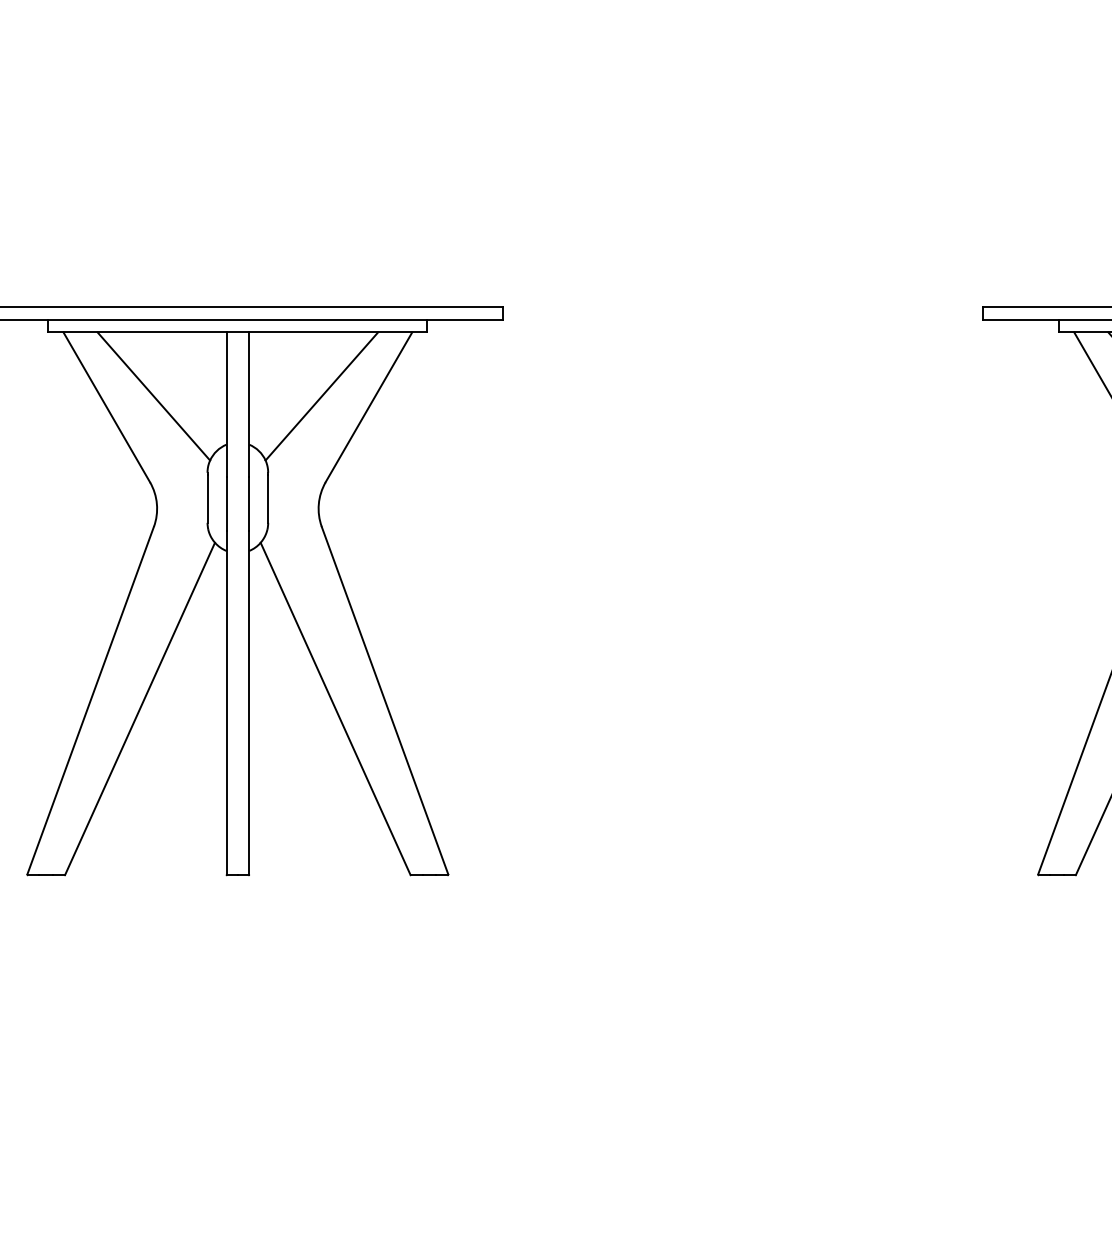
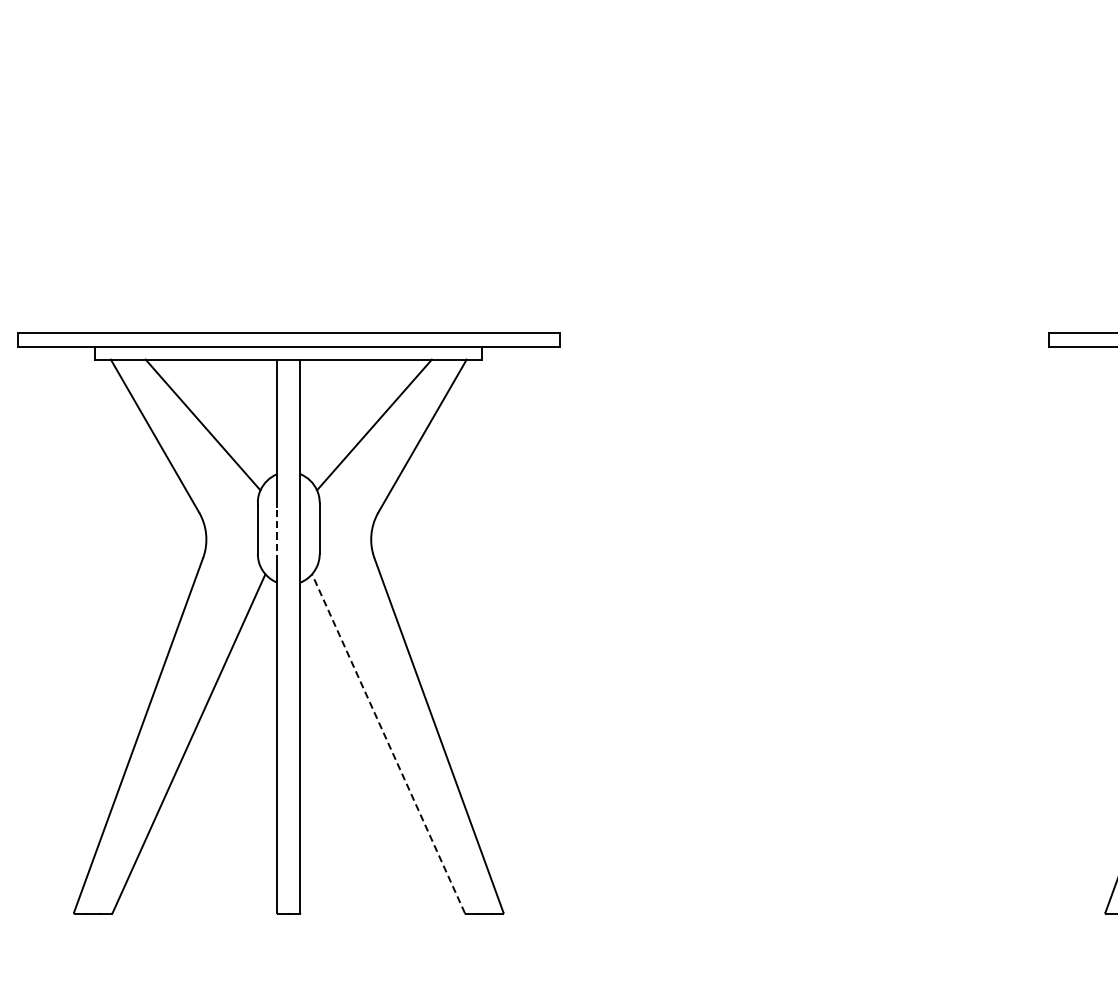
line: (226, 503) -> (277, 534), solid -> dashed
line: (335, 708) -> (388, 743), solid -> dashed

